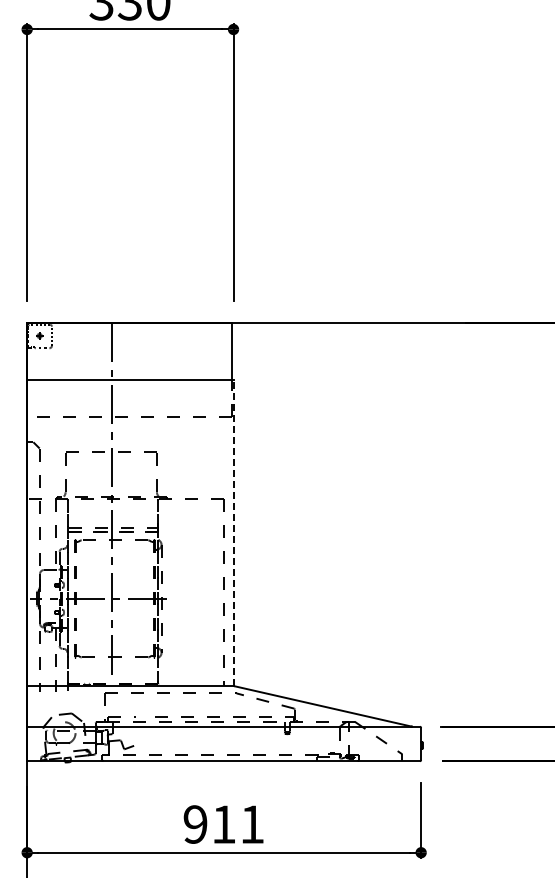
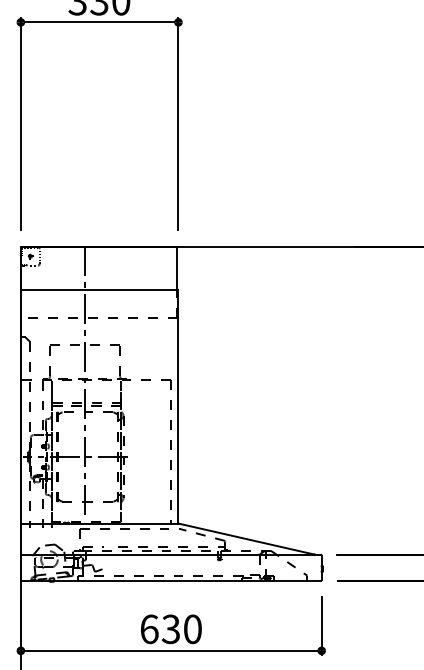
line: (233, 532) -> (178, 406), dashed -> solid
text: (223, 824) -> (170, 629), 911 -> 630

